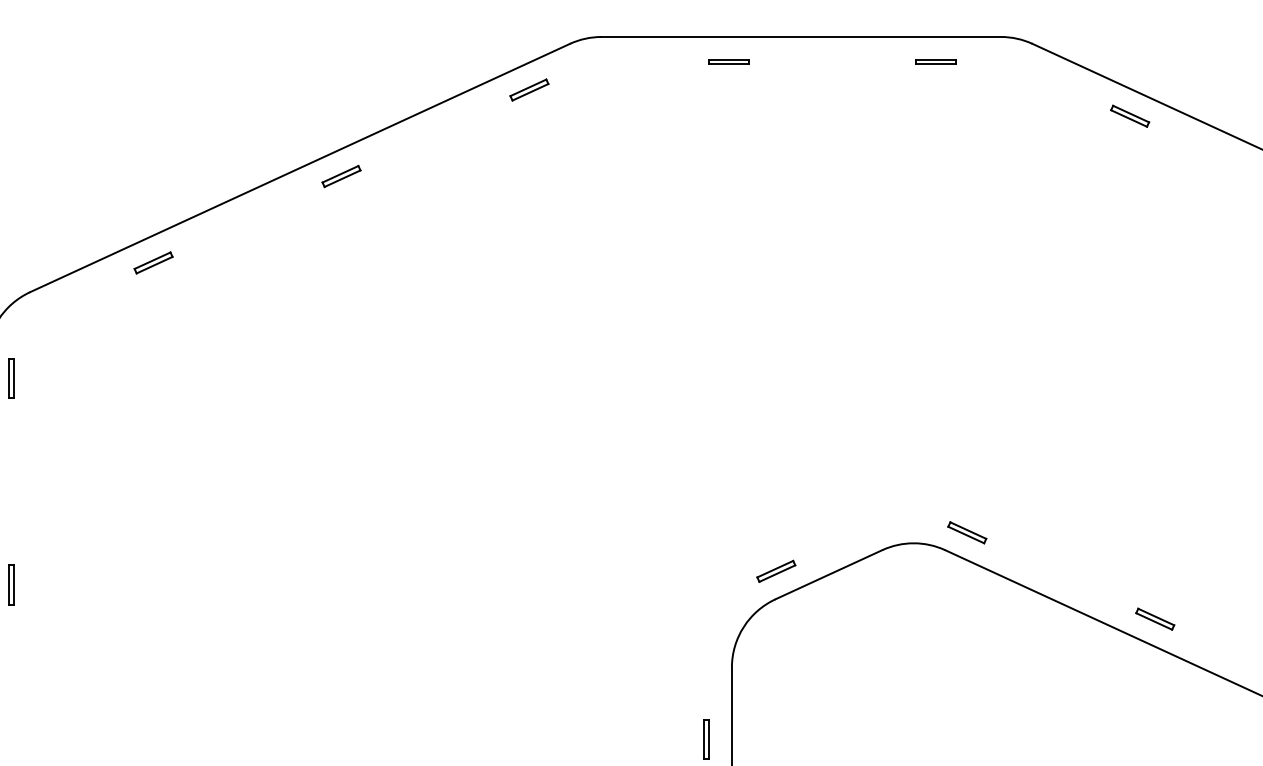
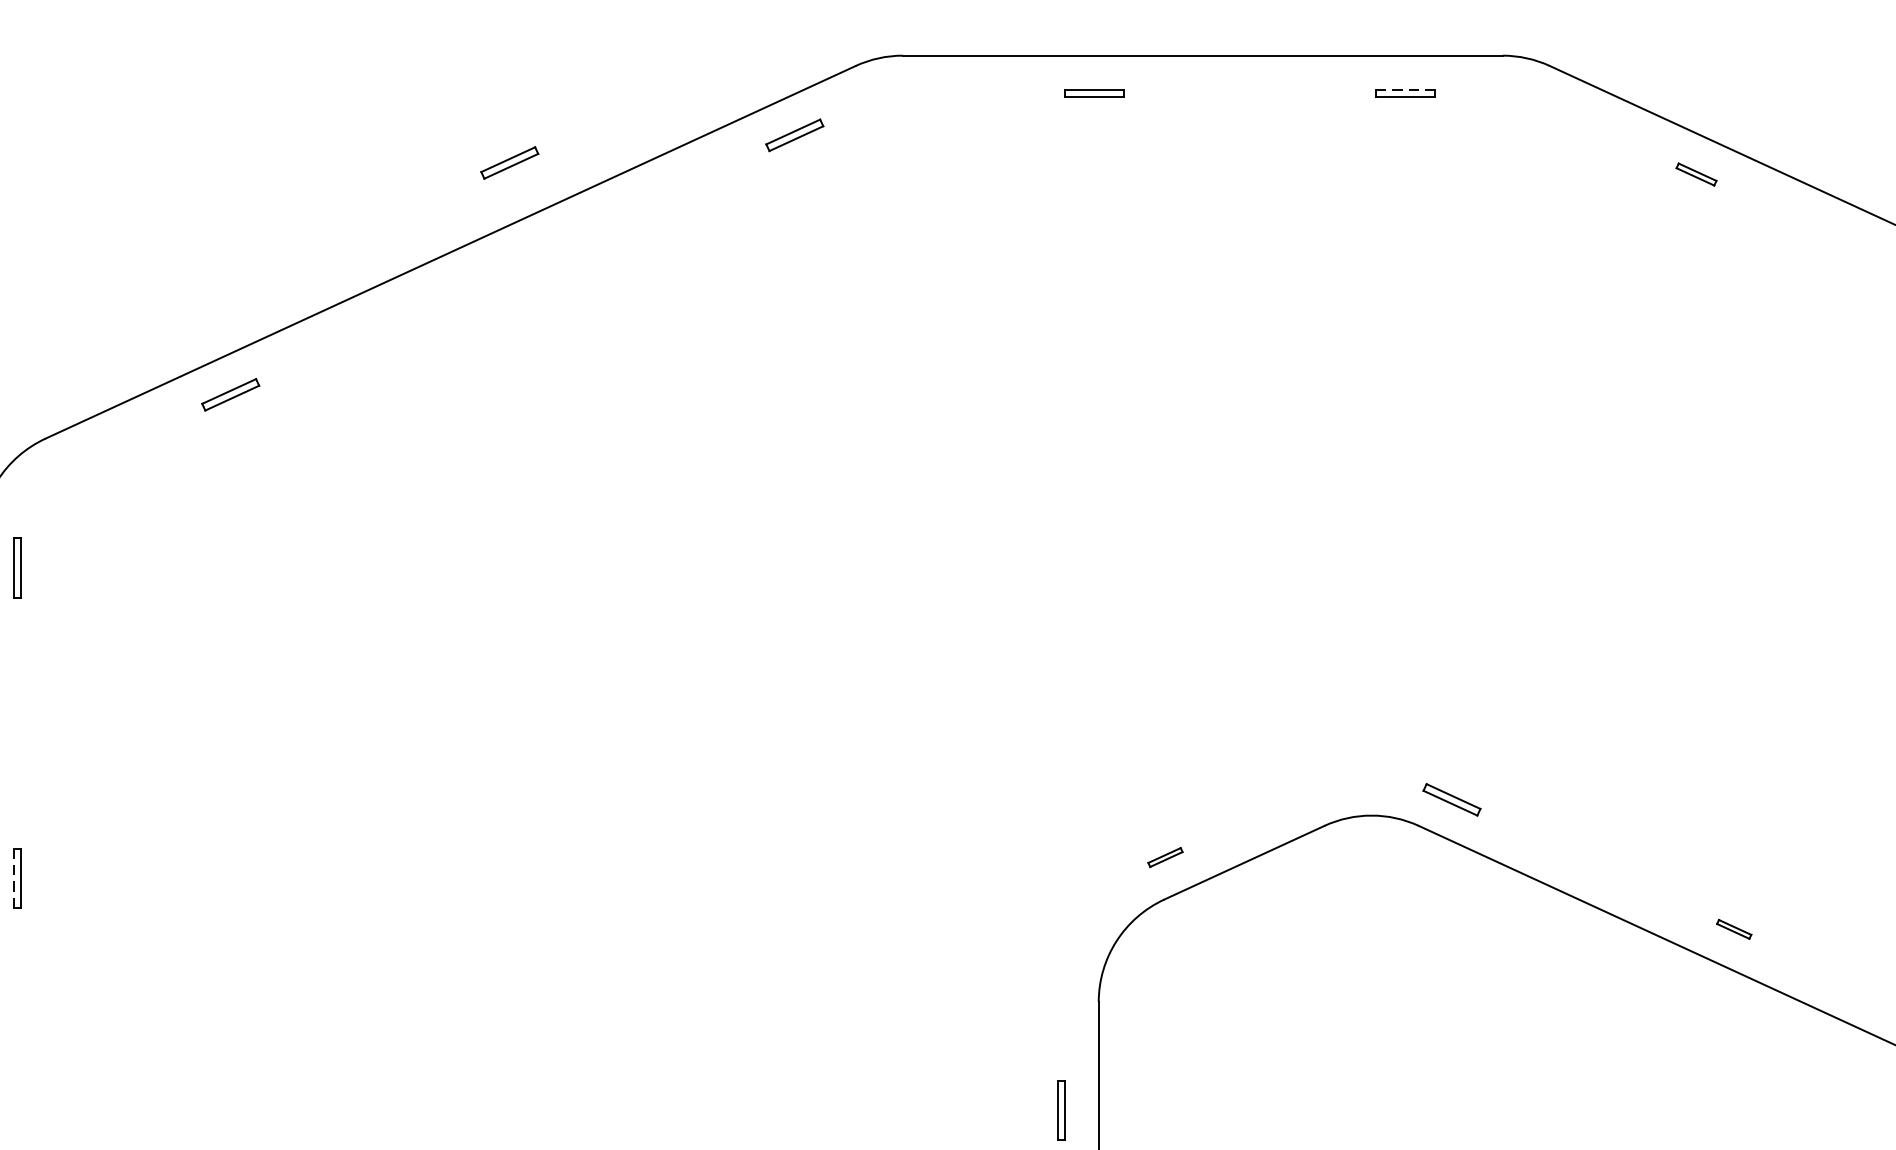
line: (936, 59) -> (1405, 89), solid -> dashed
part: (1130, 115) -> (1696, 173), size x0.7
part: (341, 176) -> (509, 163), moved
part: (776, 570) -> (1165, 856), size x0.6
line: (9, 585) -> (14, 878), solid -> dashed
part: (1155, 618) -> (1734, 928), size x0.6

